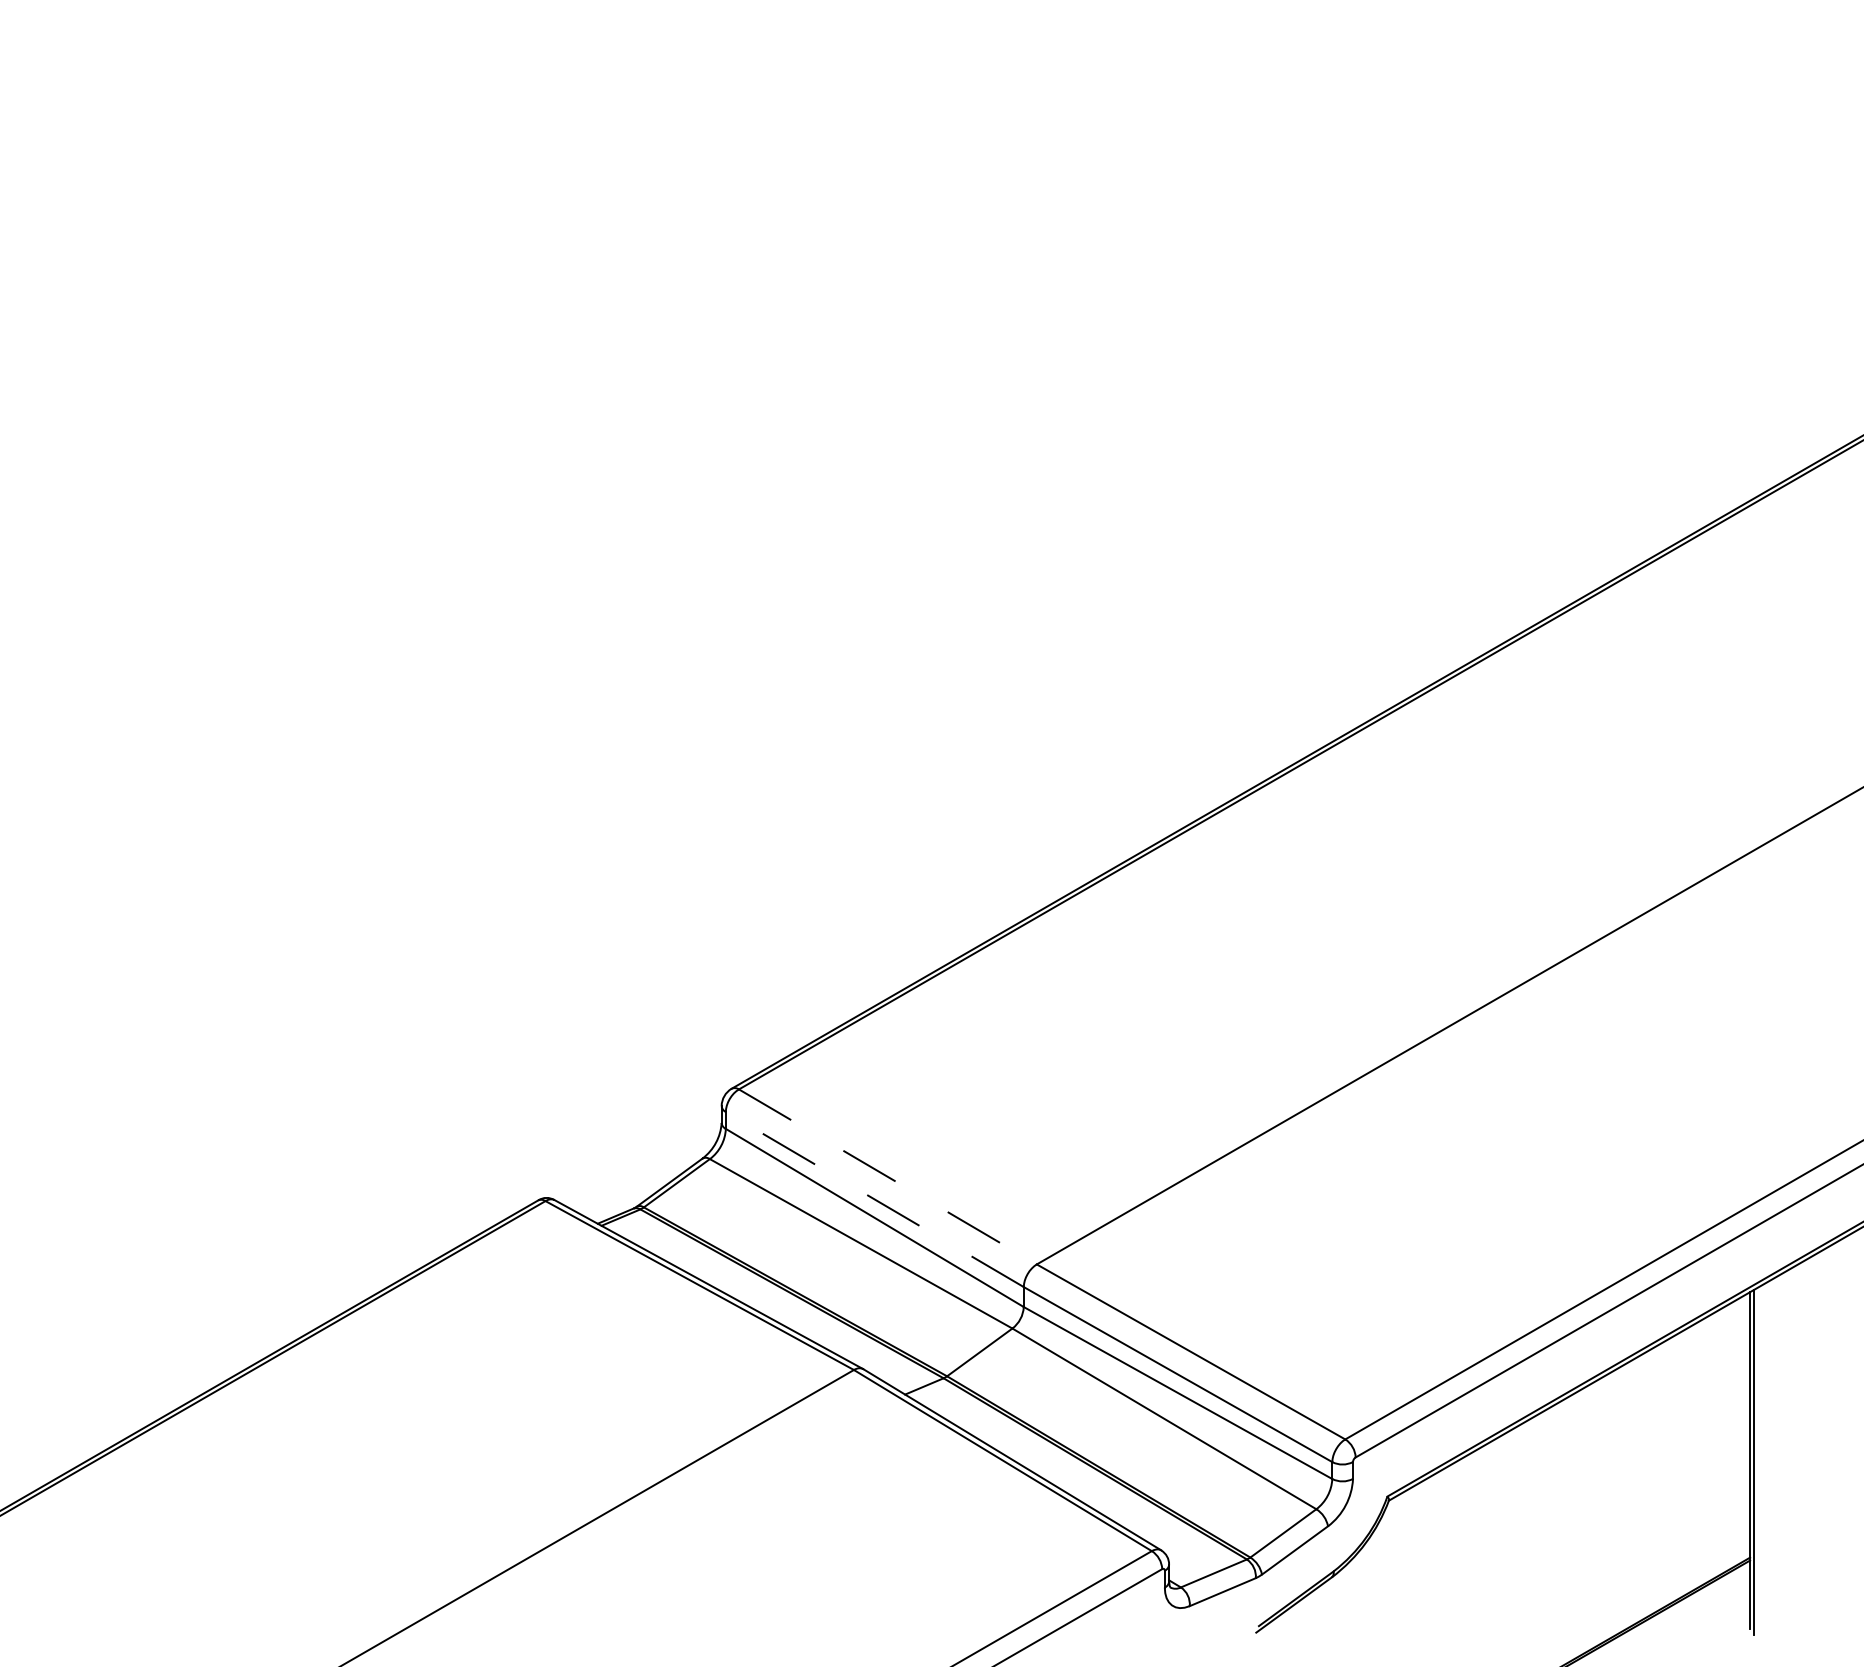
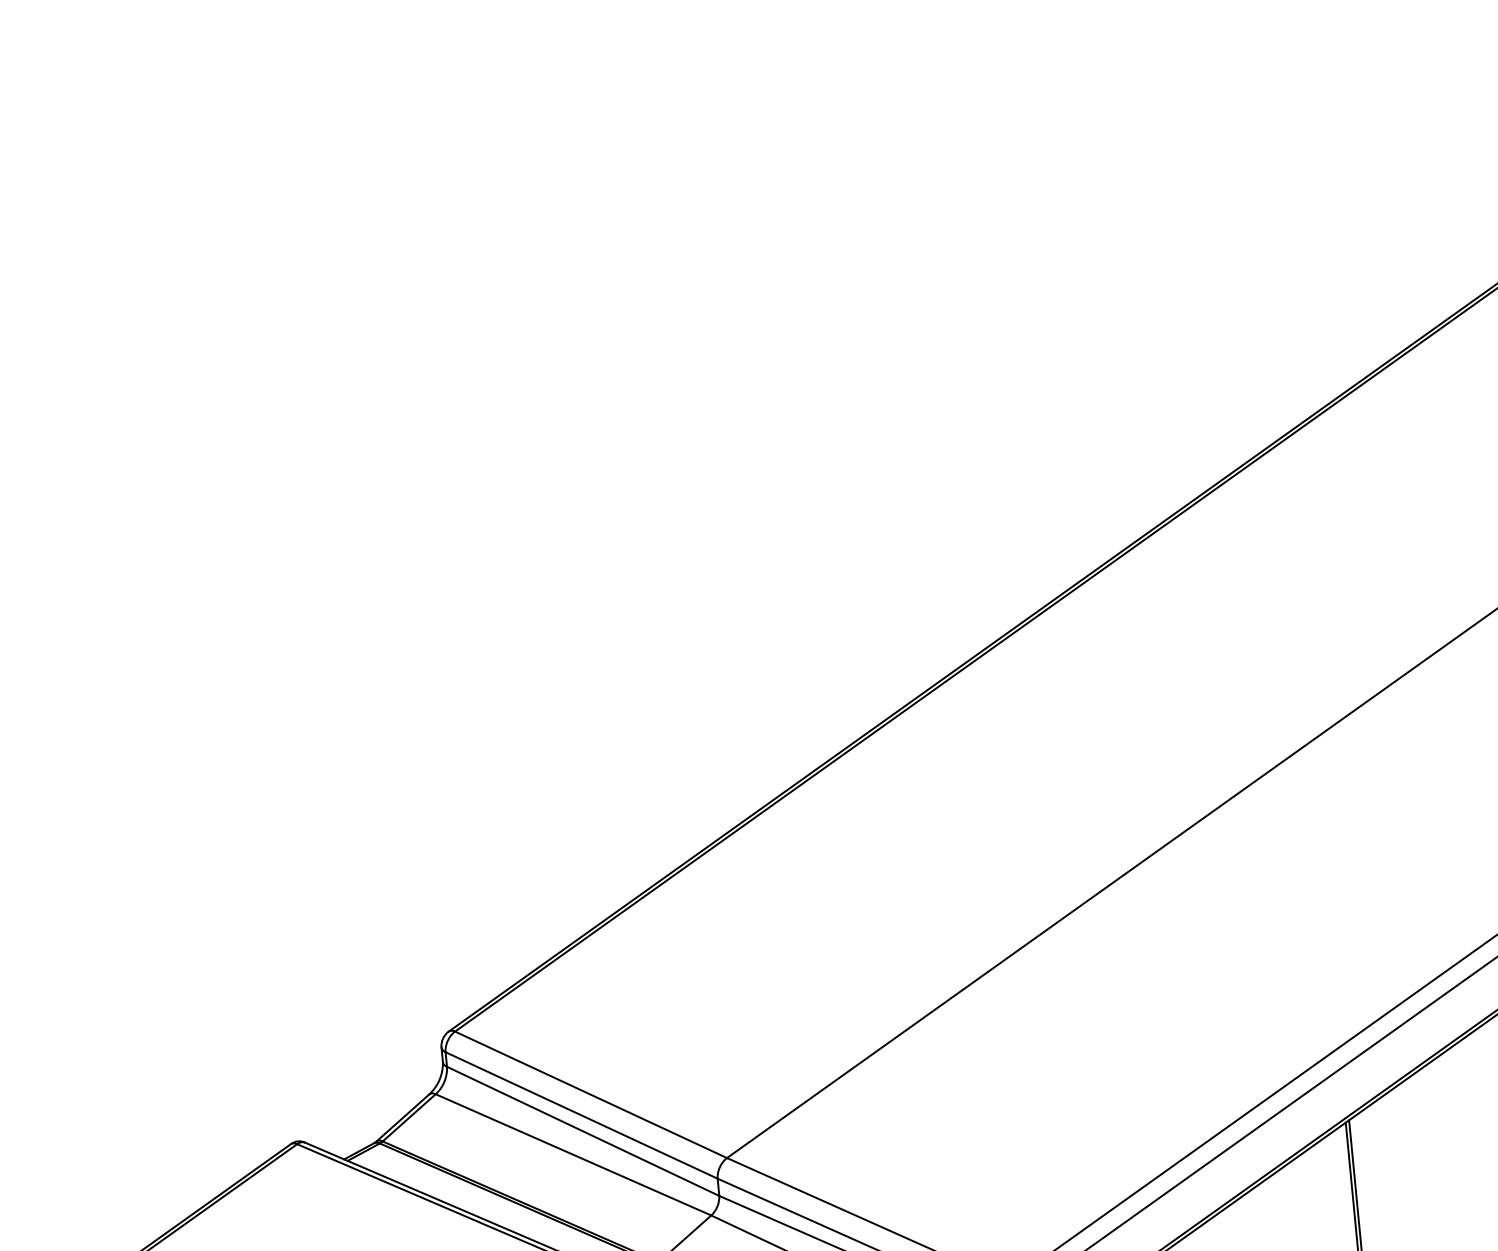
line: (887, 1176) -> (590, 1094), dashed -> solid
line: (874, 1199) -> (581, 1115), dashed -> solid

